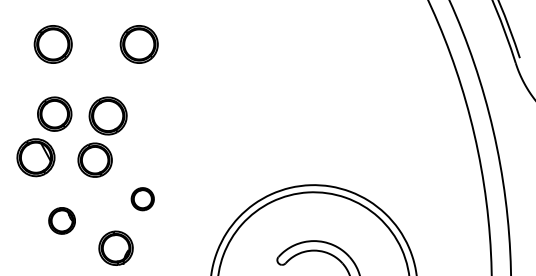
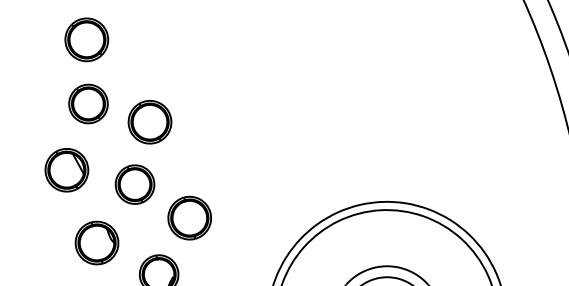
part: (138, 44) -> (184, 39), removed
part: (54, 113) -> (88, 103), moved
part: (94, 159) -> (134, 183), moved
part: (142, 198) -> (189, 217), size x1.67
part: (61, 220) -> (96, 242), size x1.43

